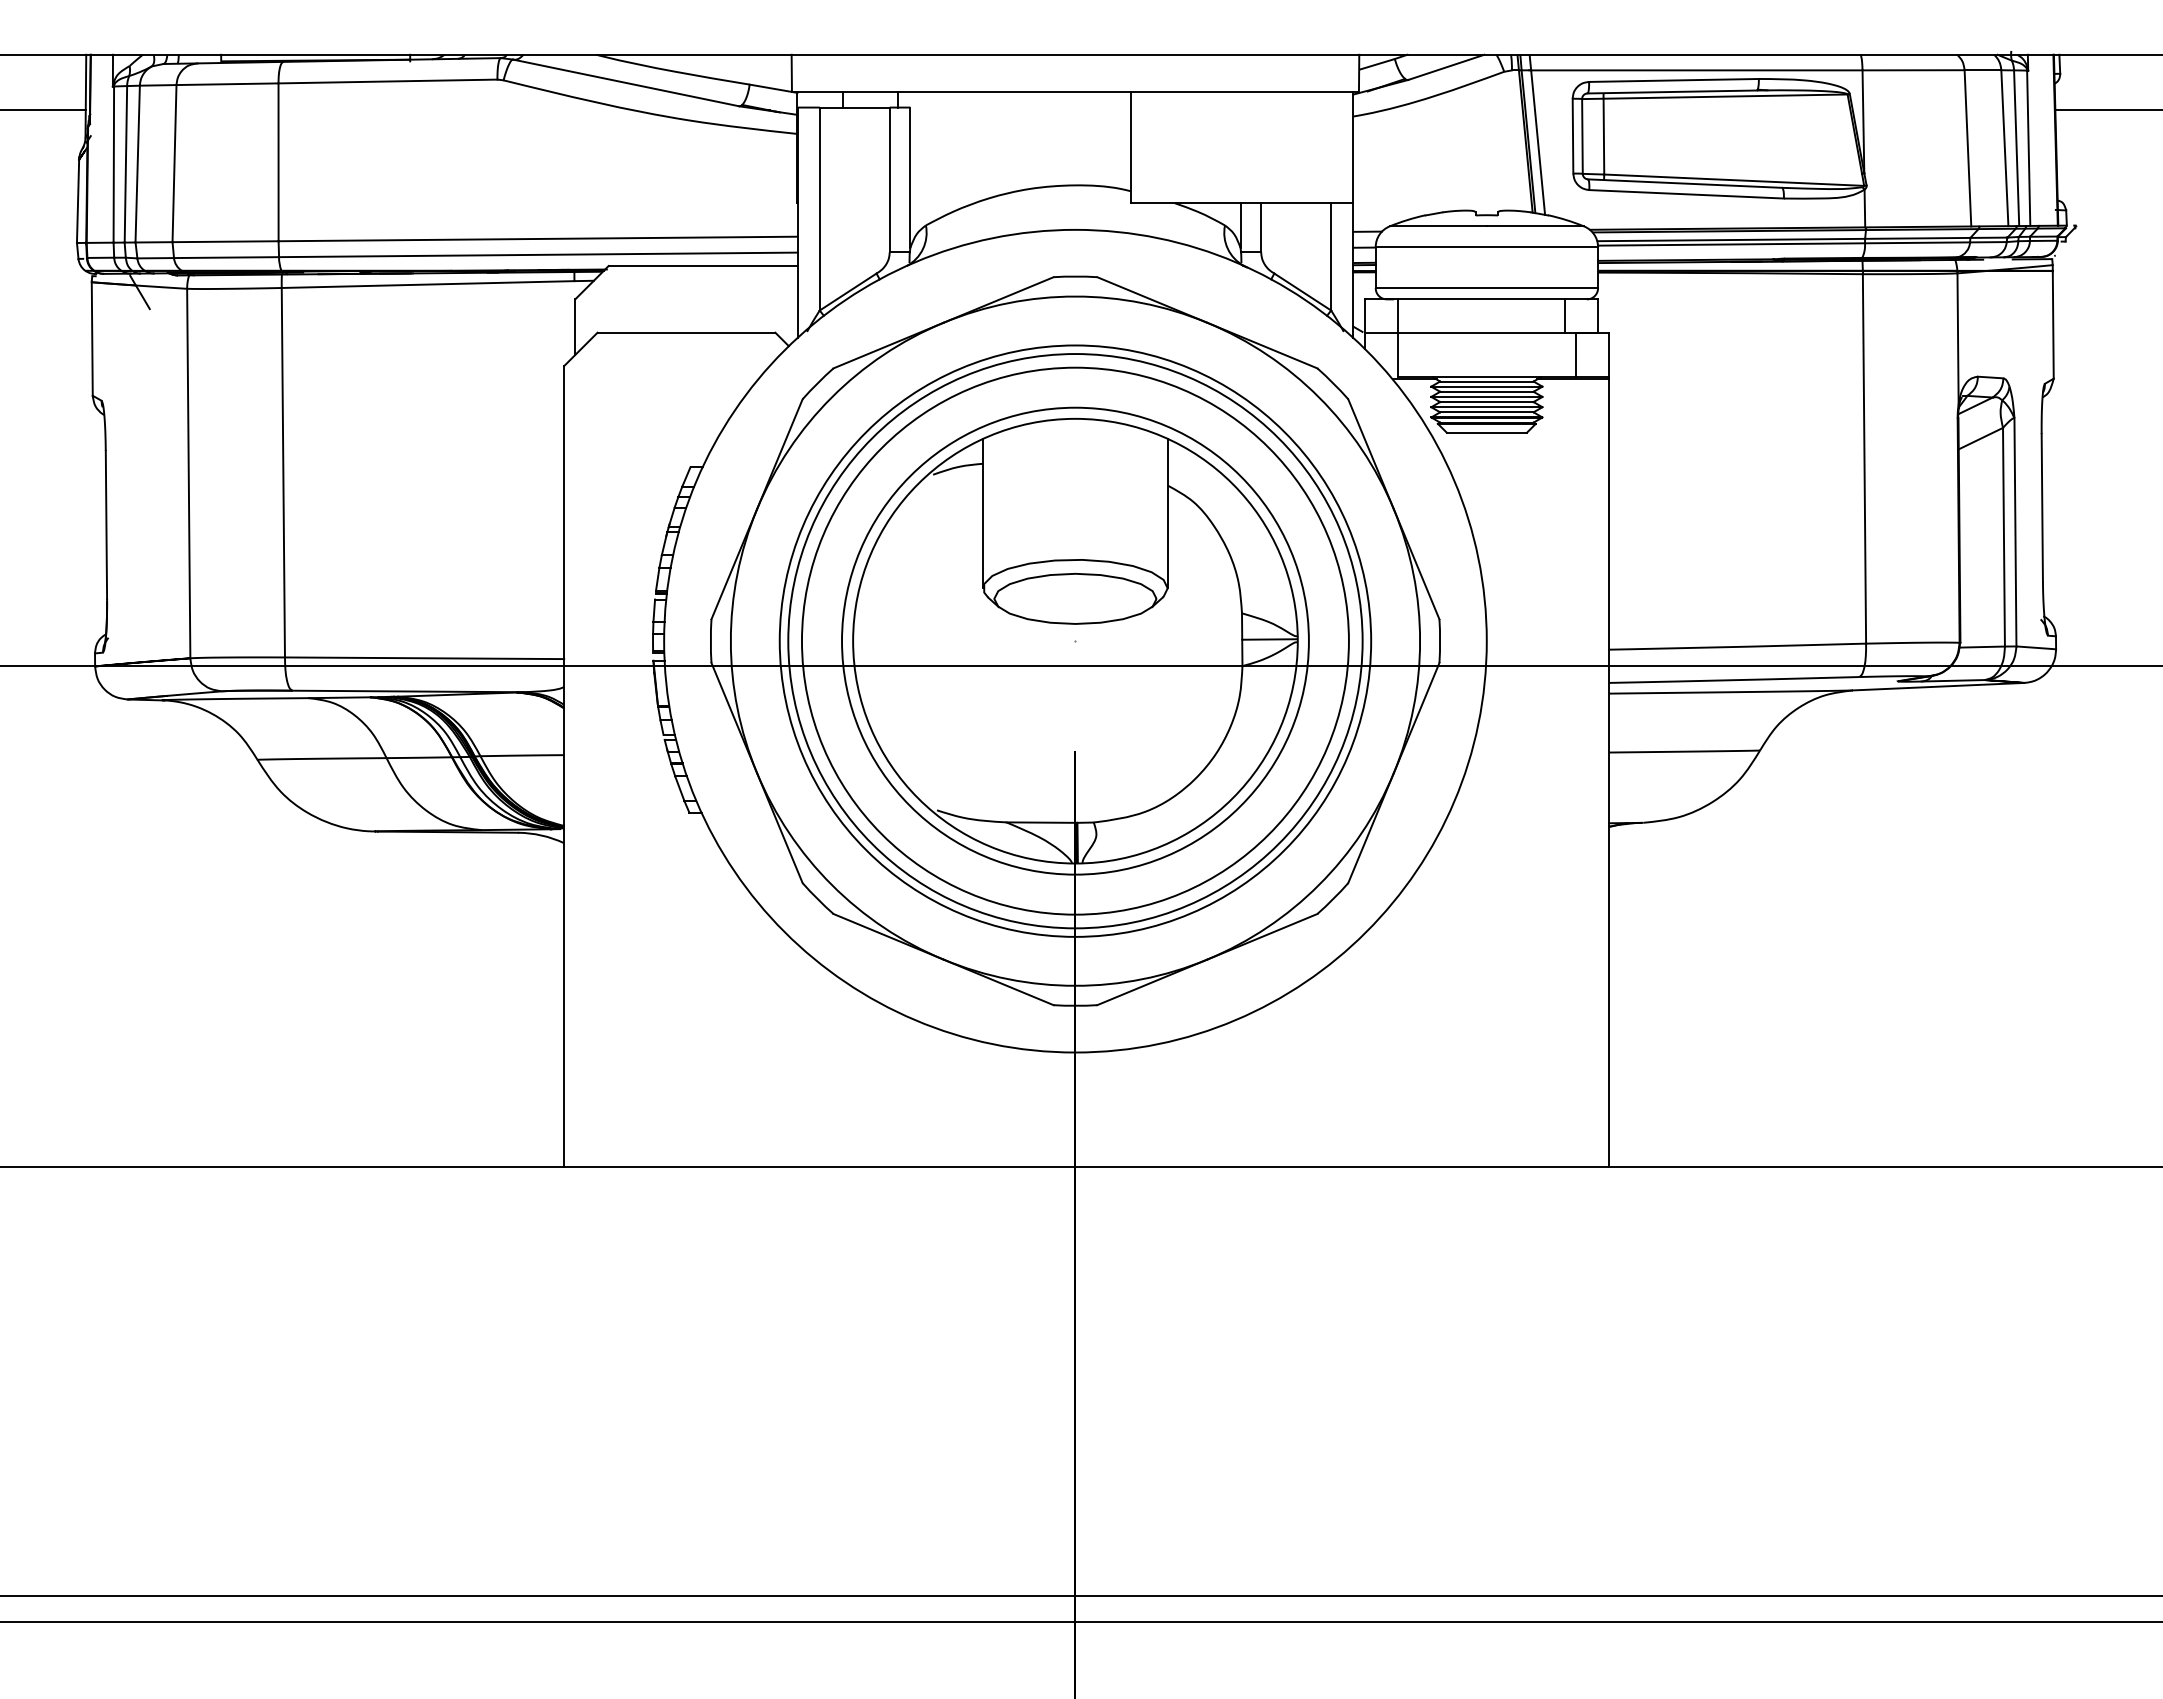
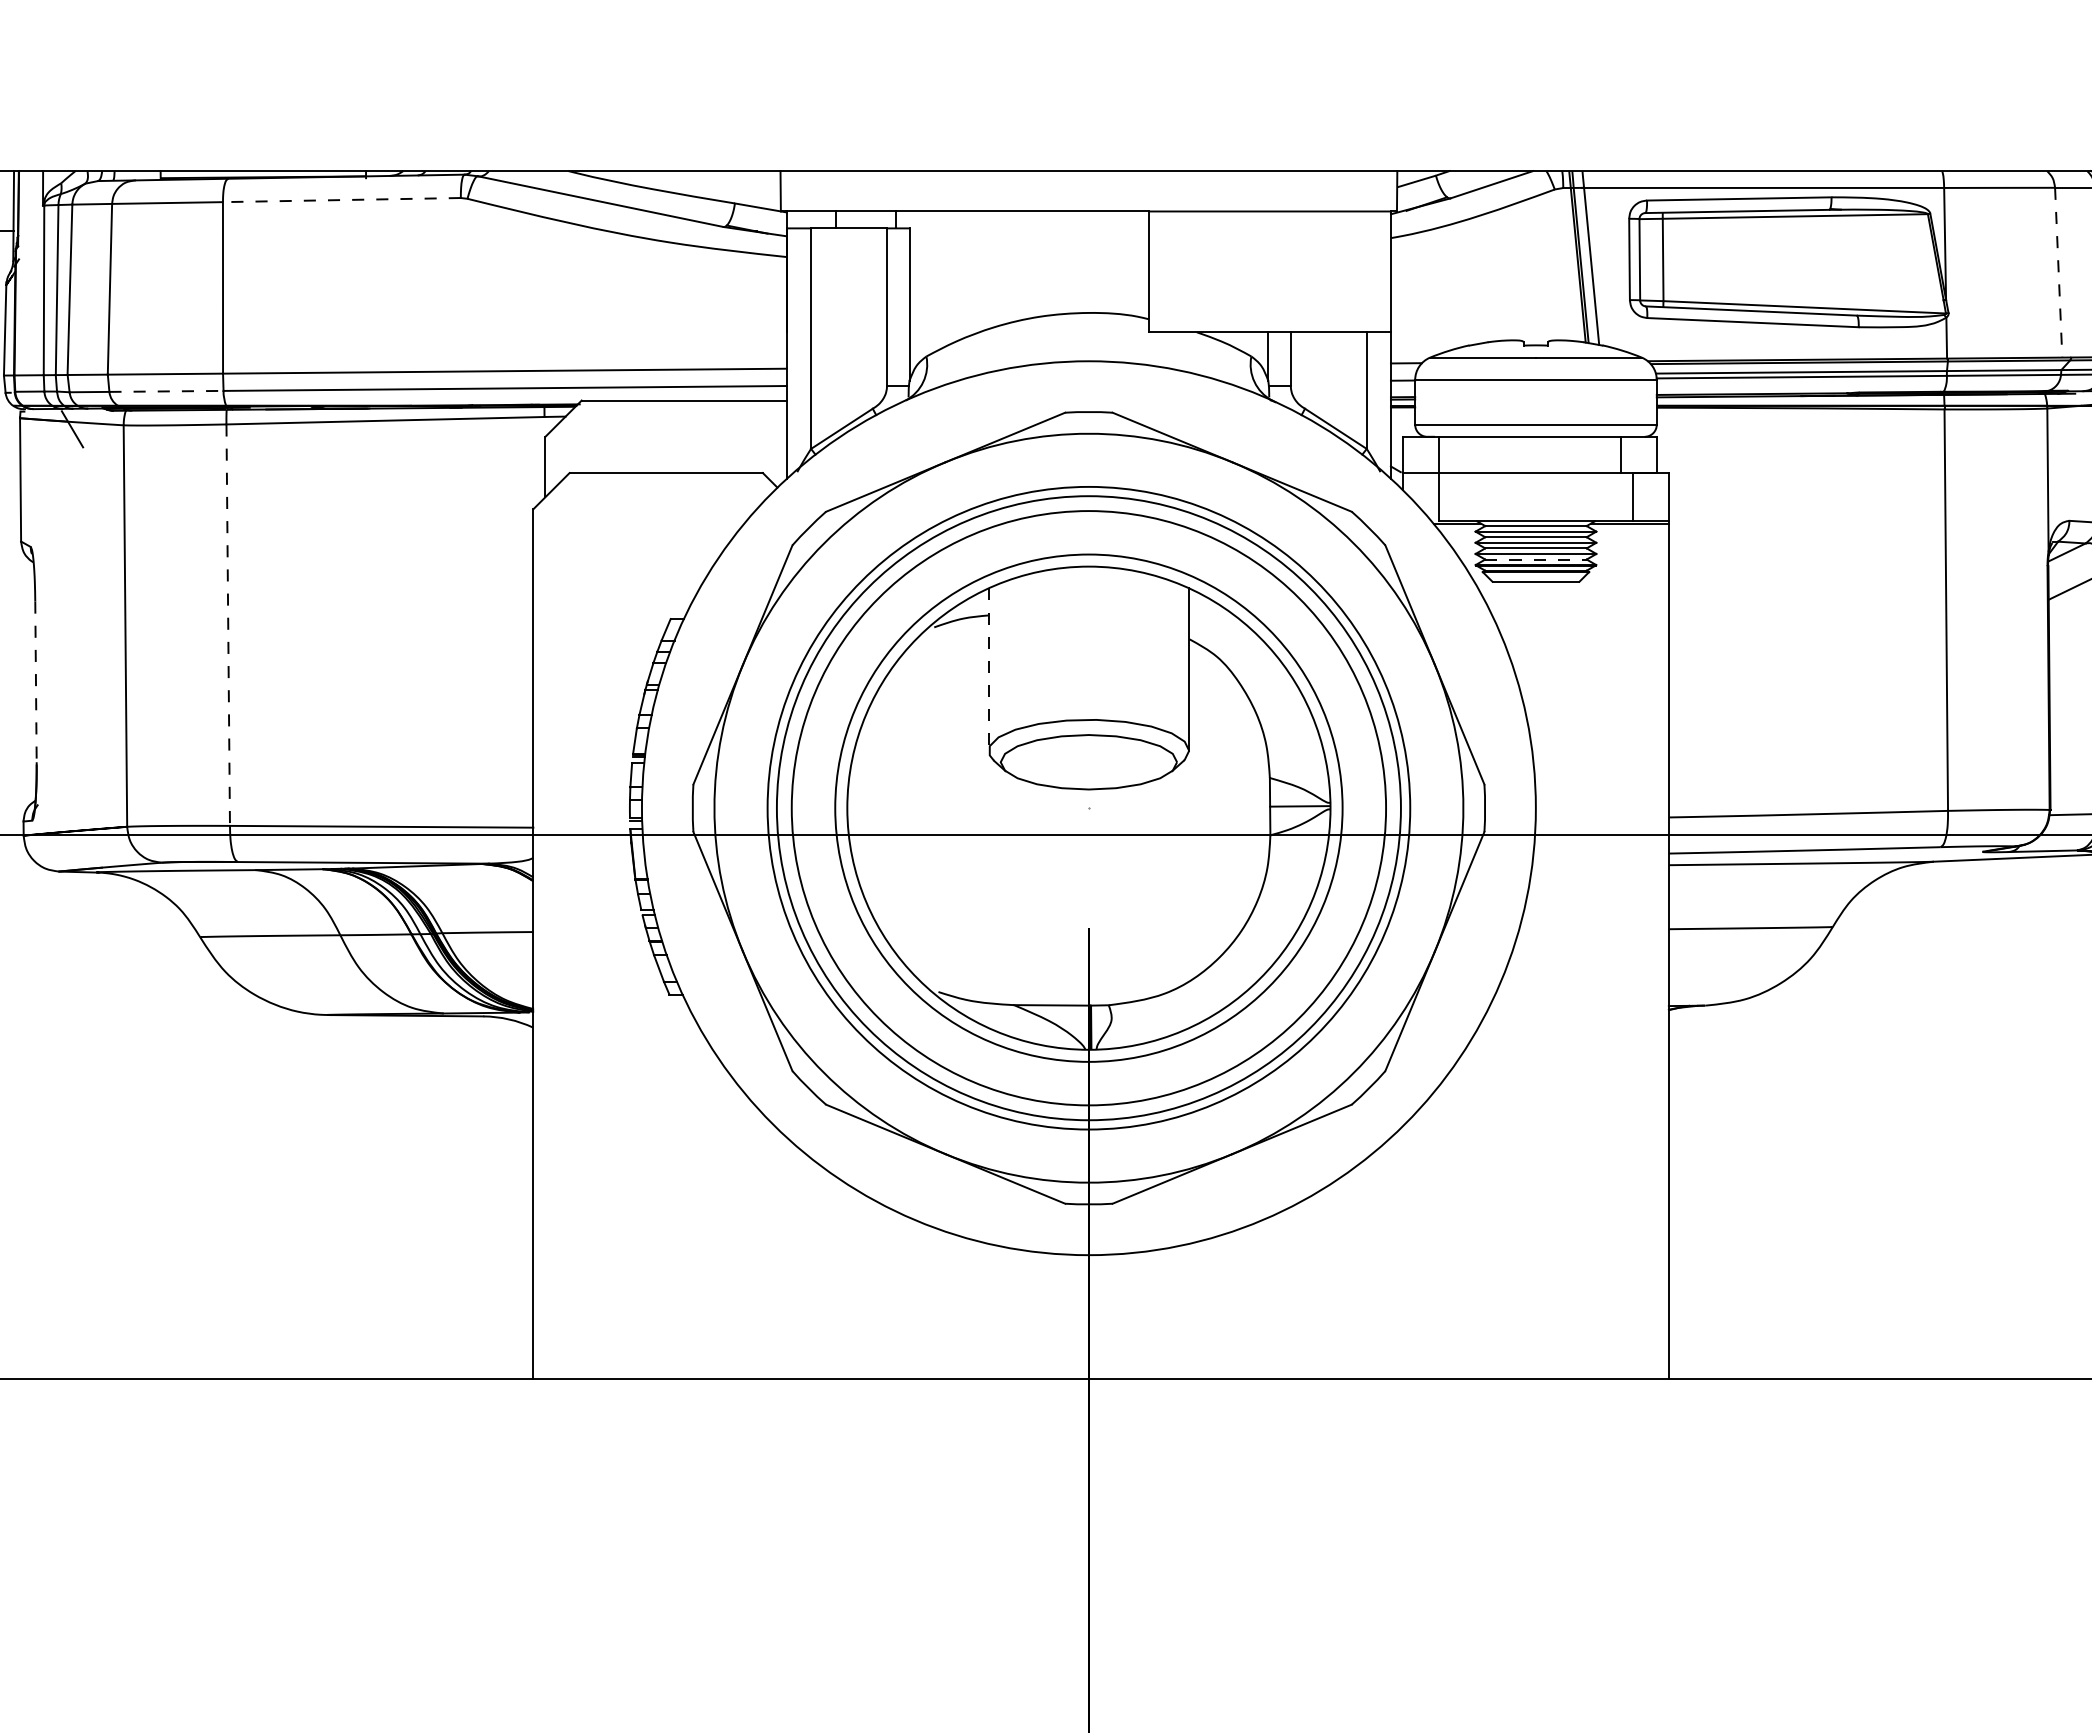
line: (387, 81) -> (341, 200), solid -> dashed
line: (1967, 148) -> (2058, 272), solid -> dashed
line: (226, 257) -> (166, 391), solid -> dashed
line: (1486, 412) -> (1535, 559), solid -> dashed
line: (283, 472) -> (228, 624), solid -> dashed
line: (983, 513) -> (988, 669), solid -> dashed
line: (106, 524) -> (36, 681), solid -> dashed

